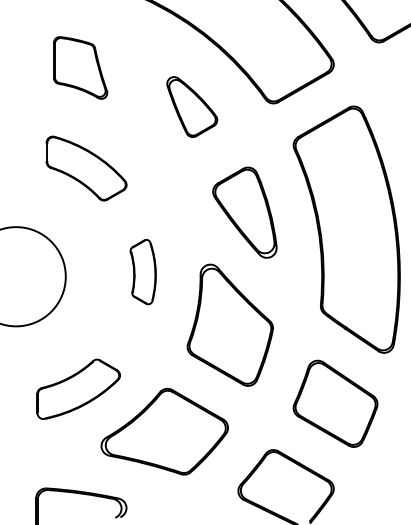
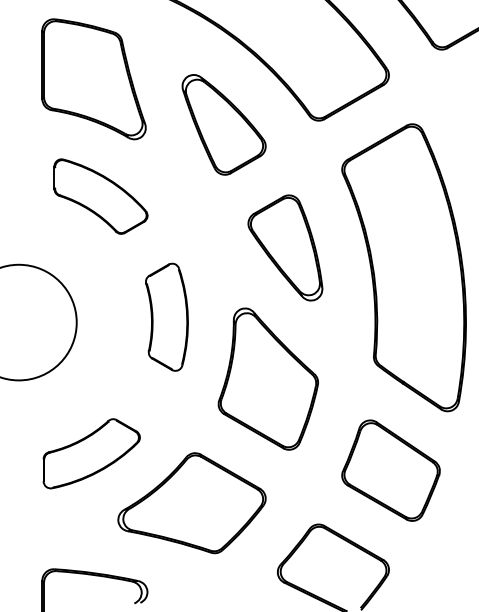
part: (80, 68) -> (93, 79), size x1.67
part: (191, 106) -> (223, 124), size x1.43
part: (142, 271) -> (166, 316), size x1.43

